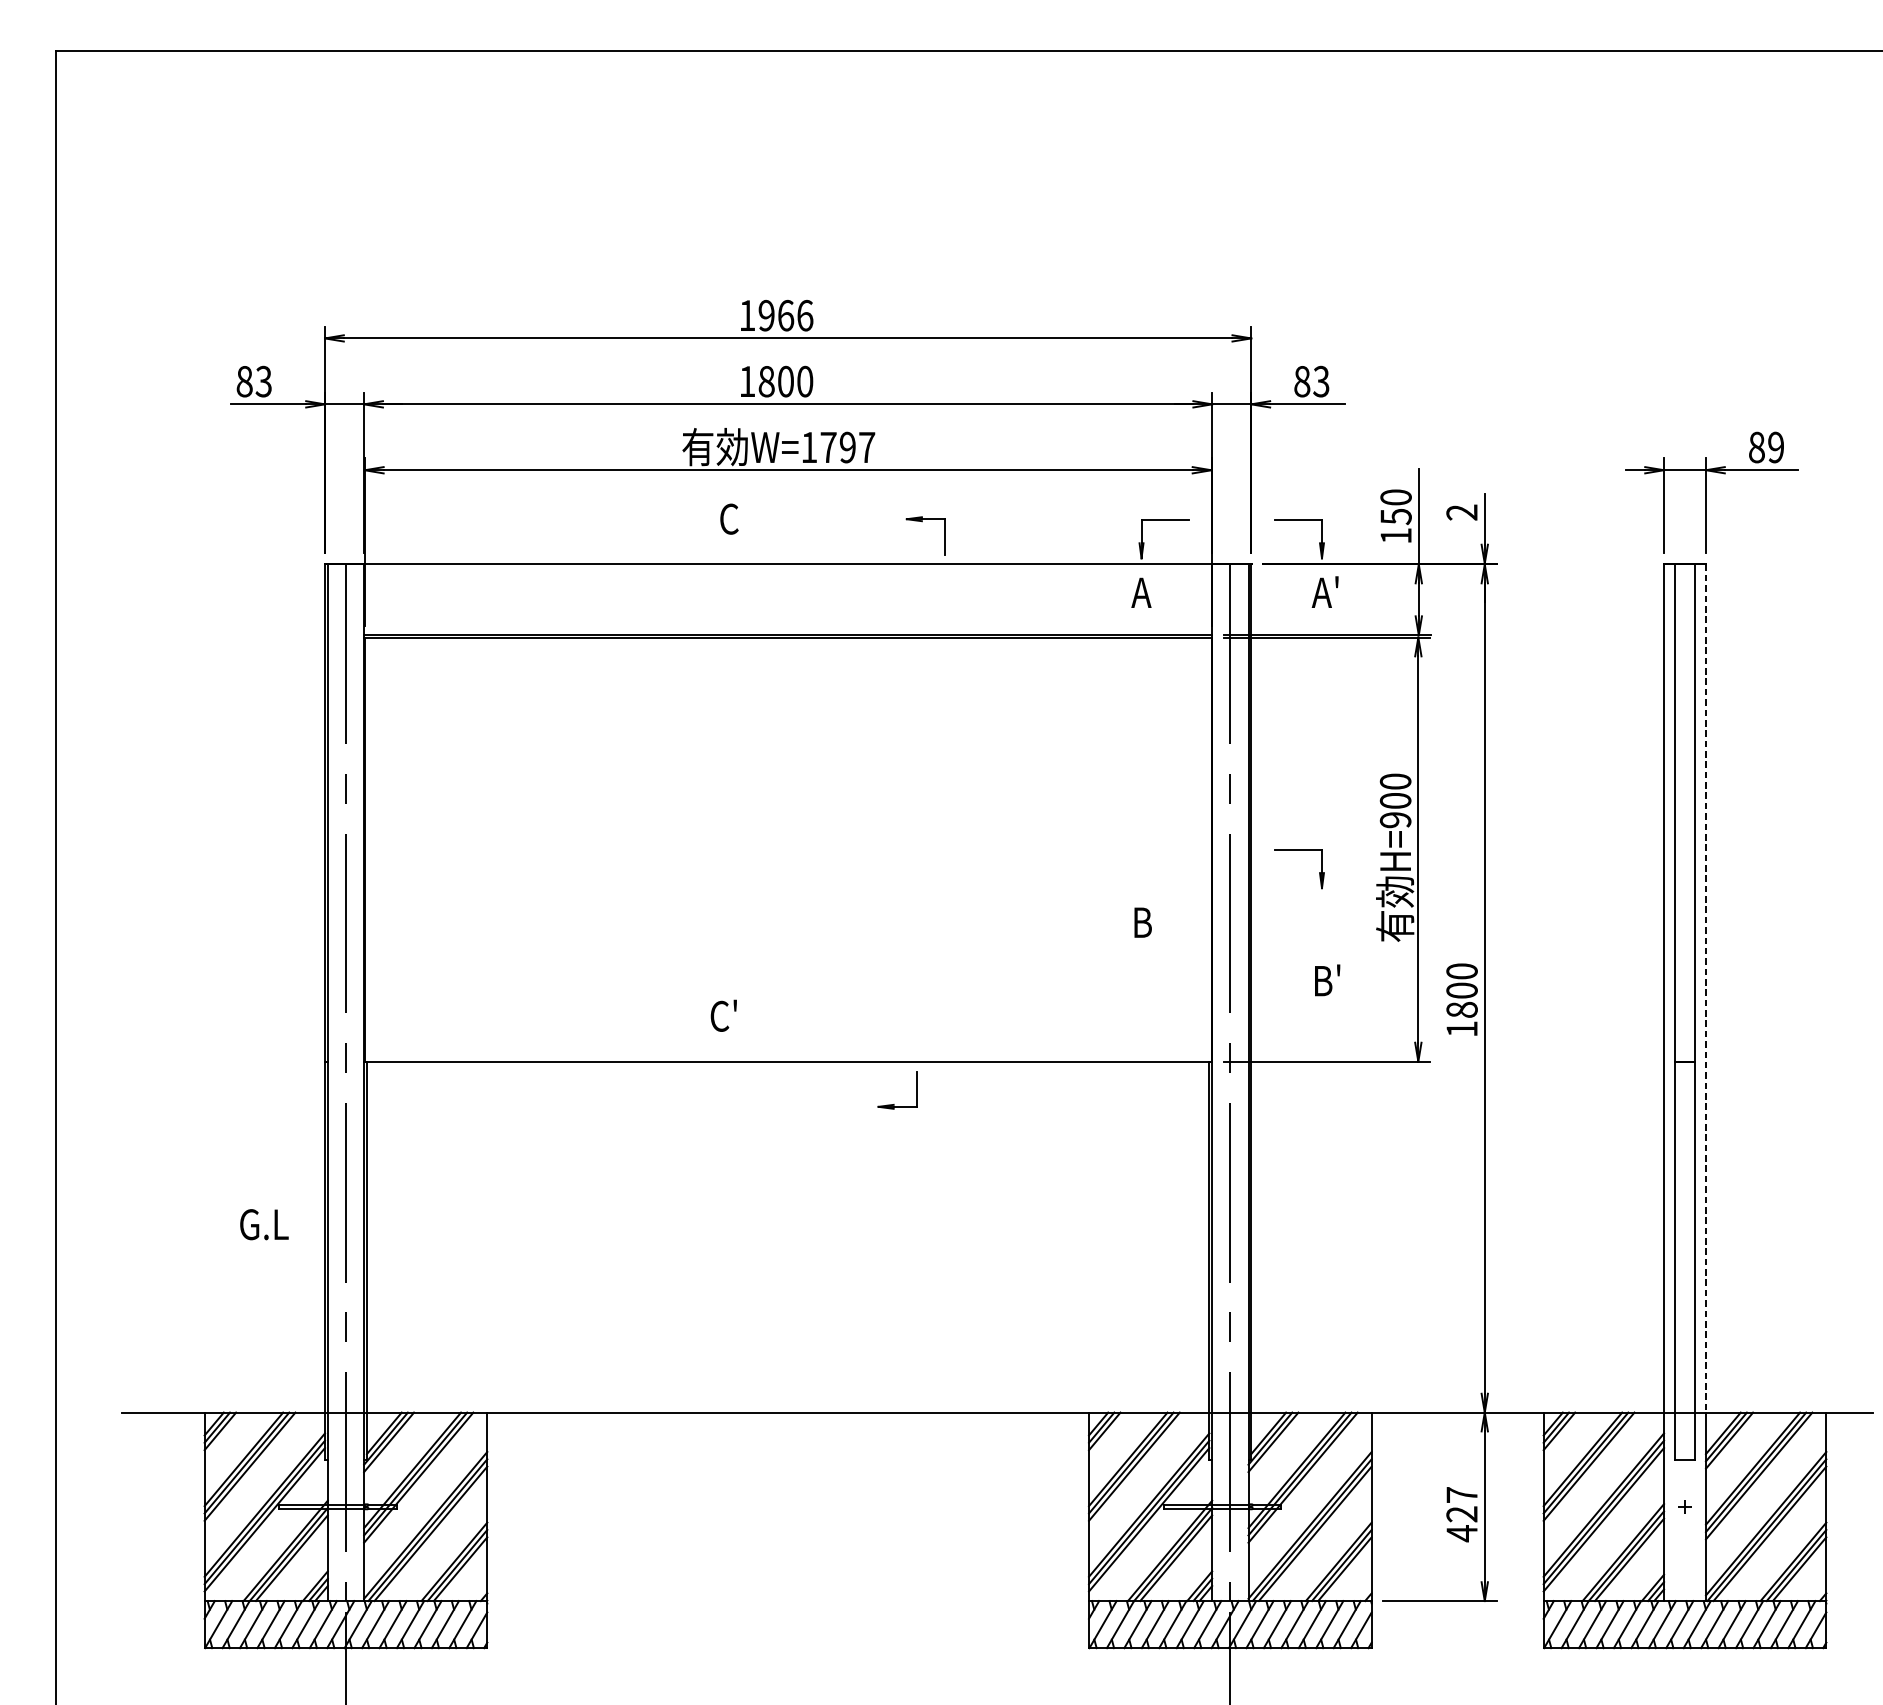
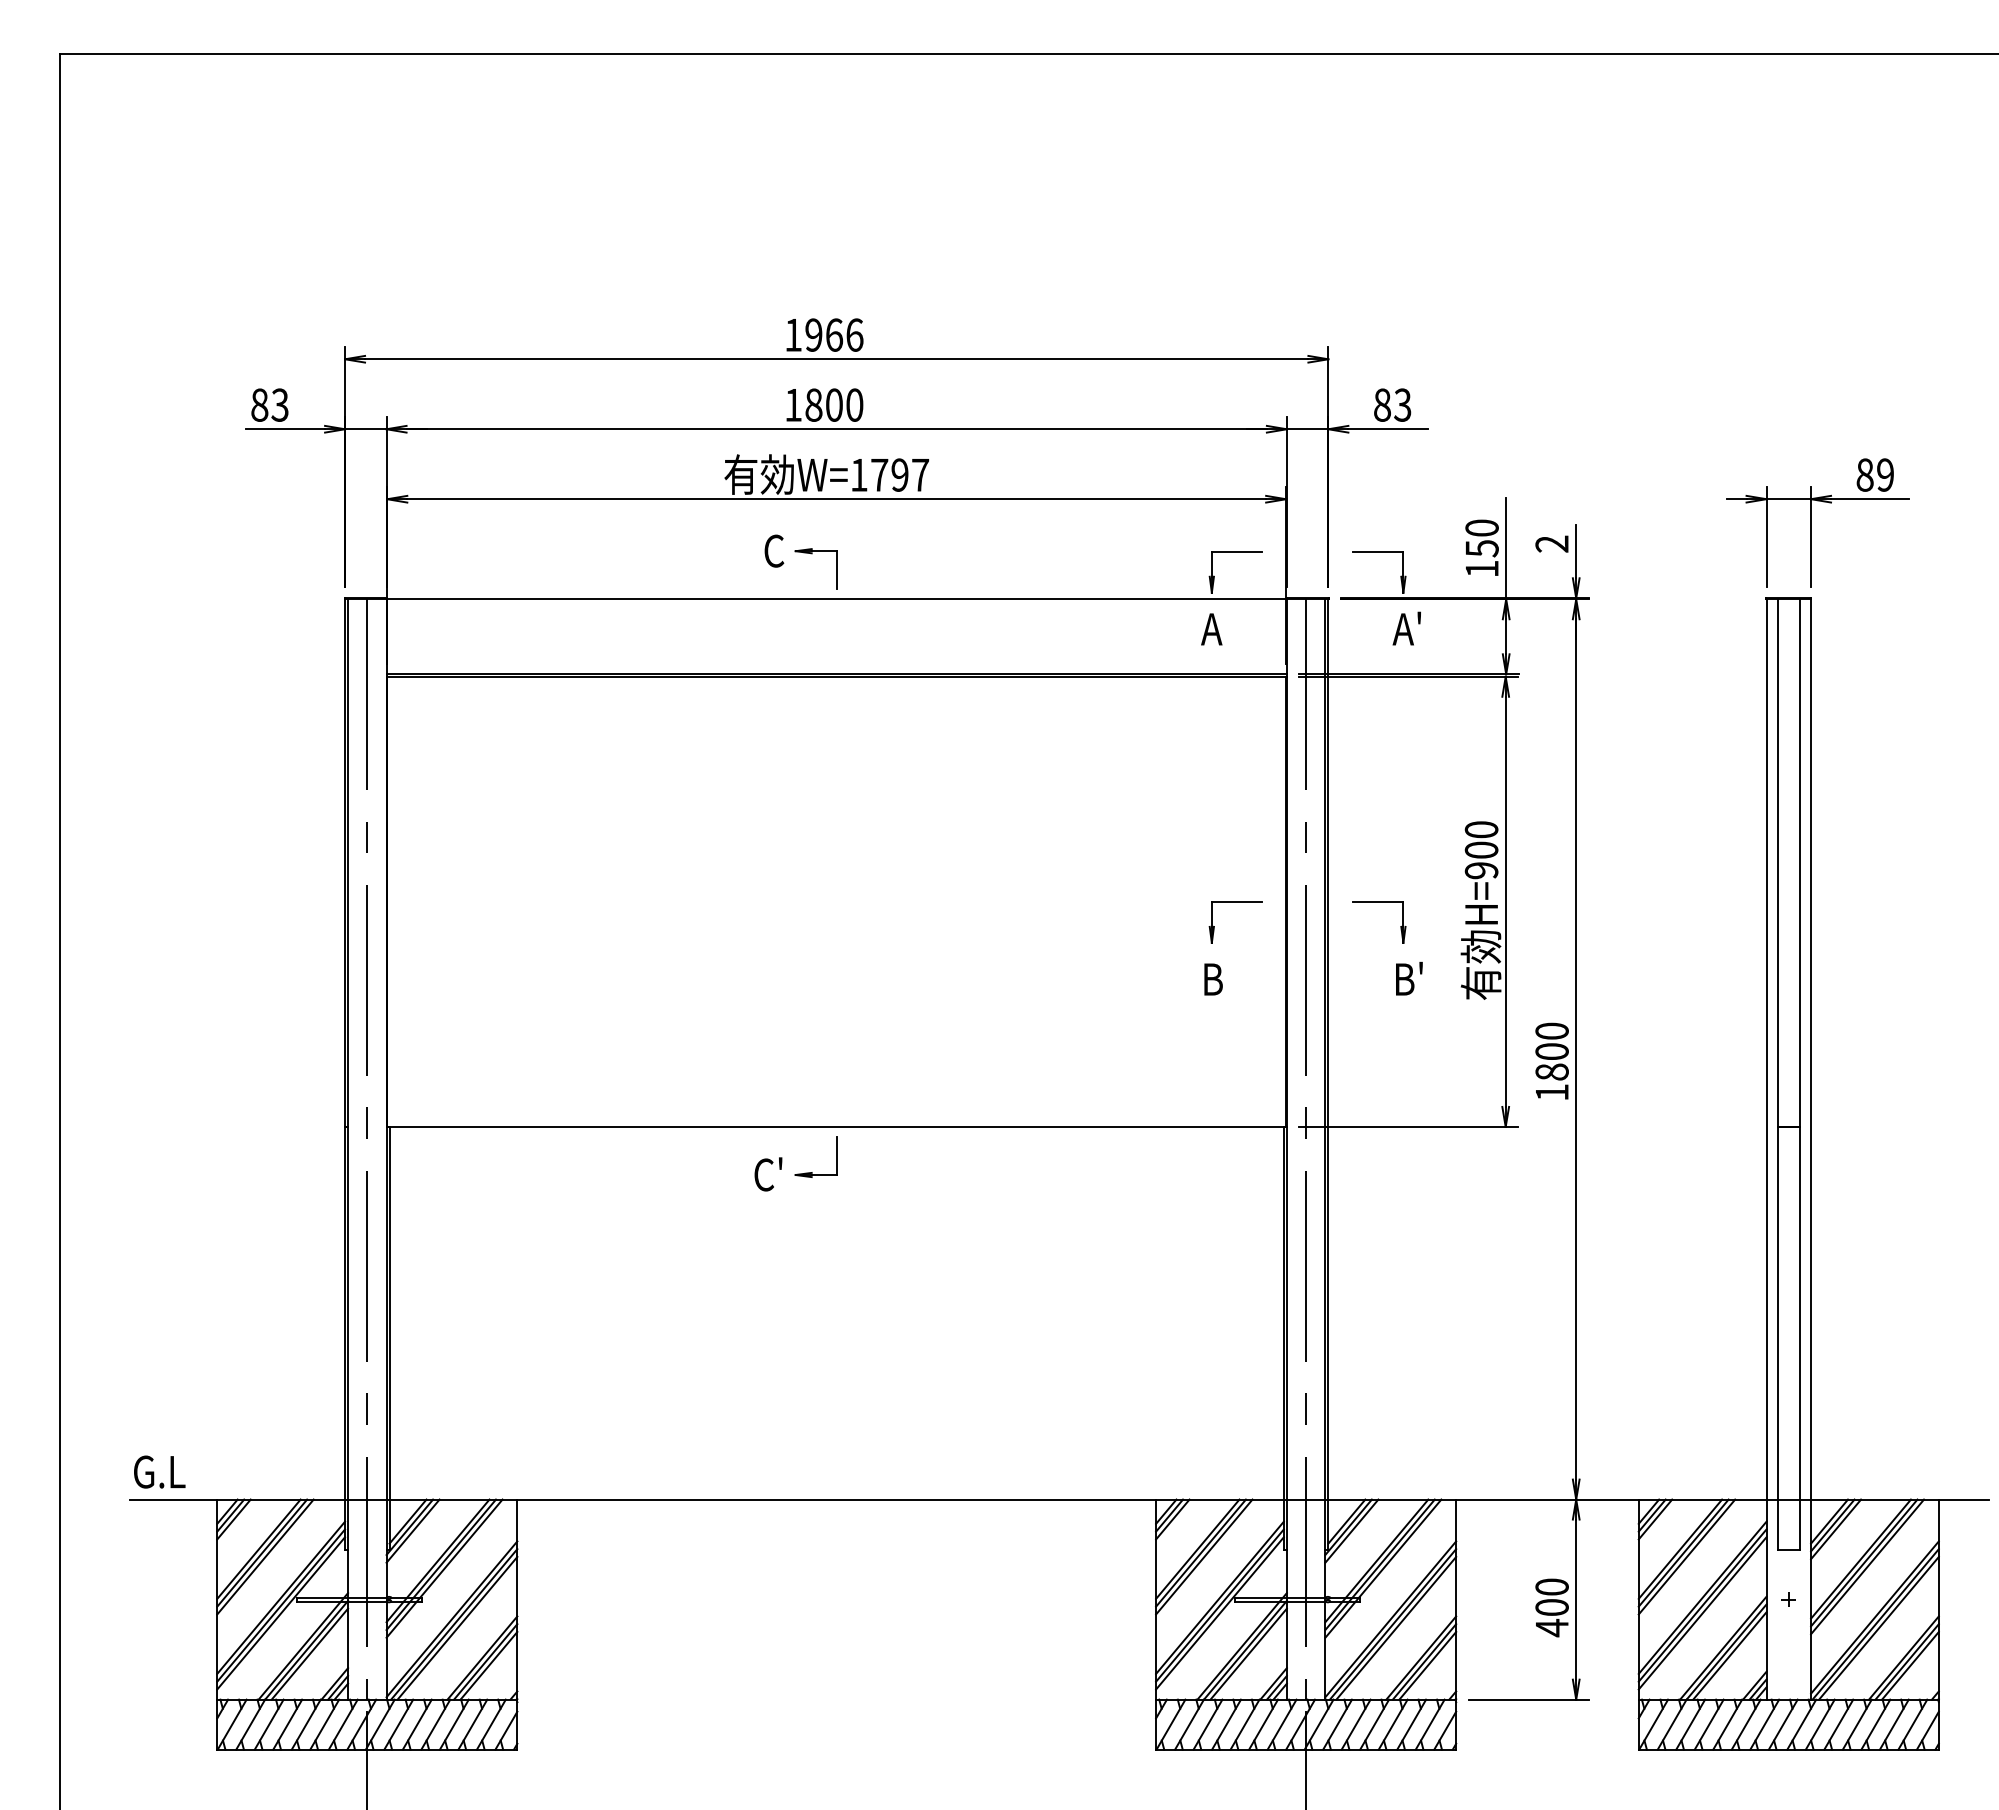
part: (922, 522) -> (812, 554), moved
part: (1163, 850) -> (1235, 902), added
text: (1327, 980) -> (1409, 978), moved
line: (1706, 988) -> (1811, 1049), dashed -> solid
text: (723, 1015) -> (768, 1174), moved
part: (894, 1104) -> (812, 1172), moved
text: (264, 1224) -> (159, 1471), moved
text: (1461, 1504) -> (1551, 1597), 427 -> 400

